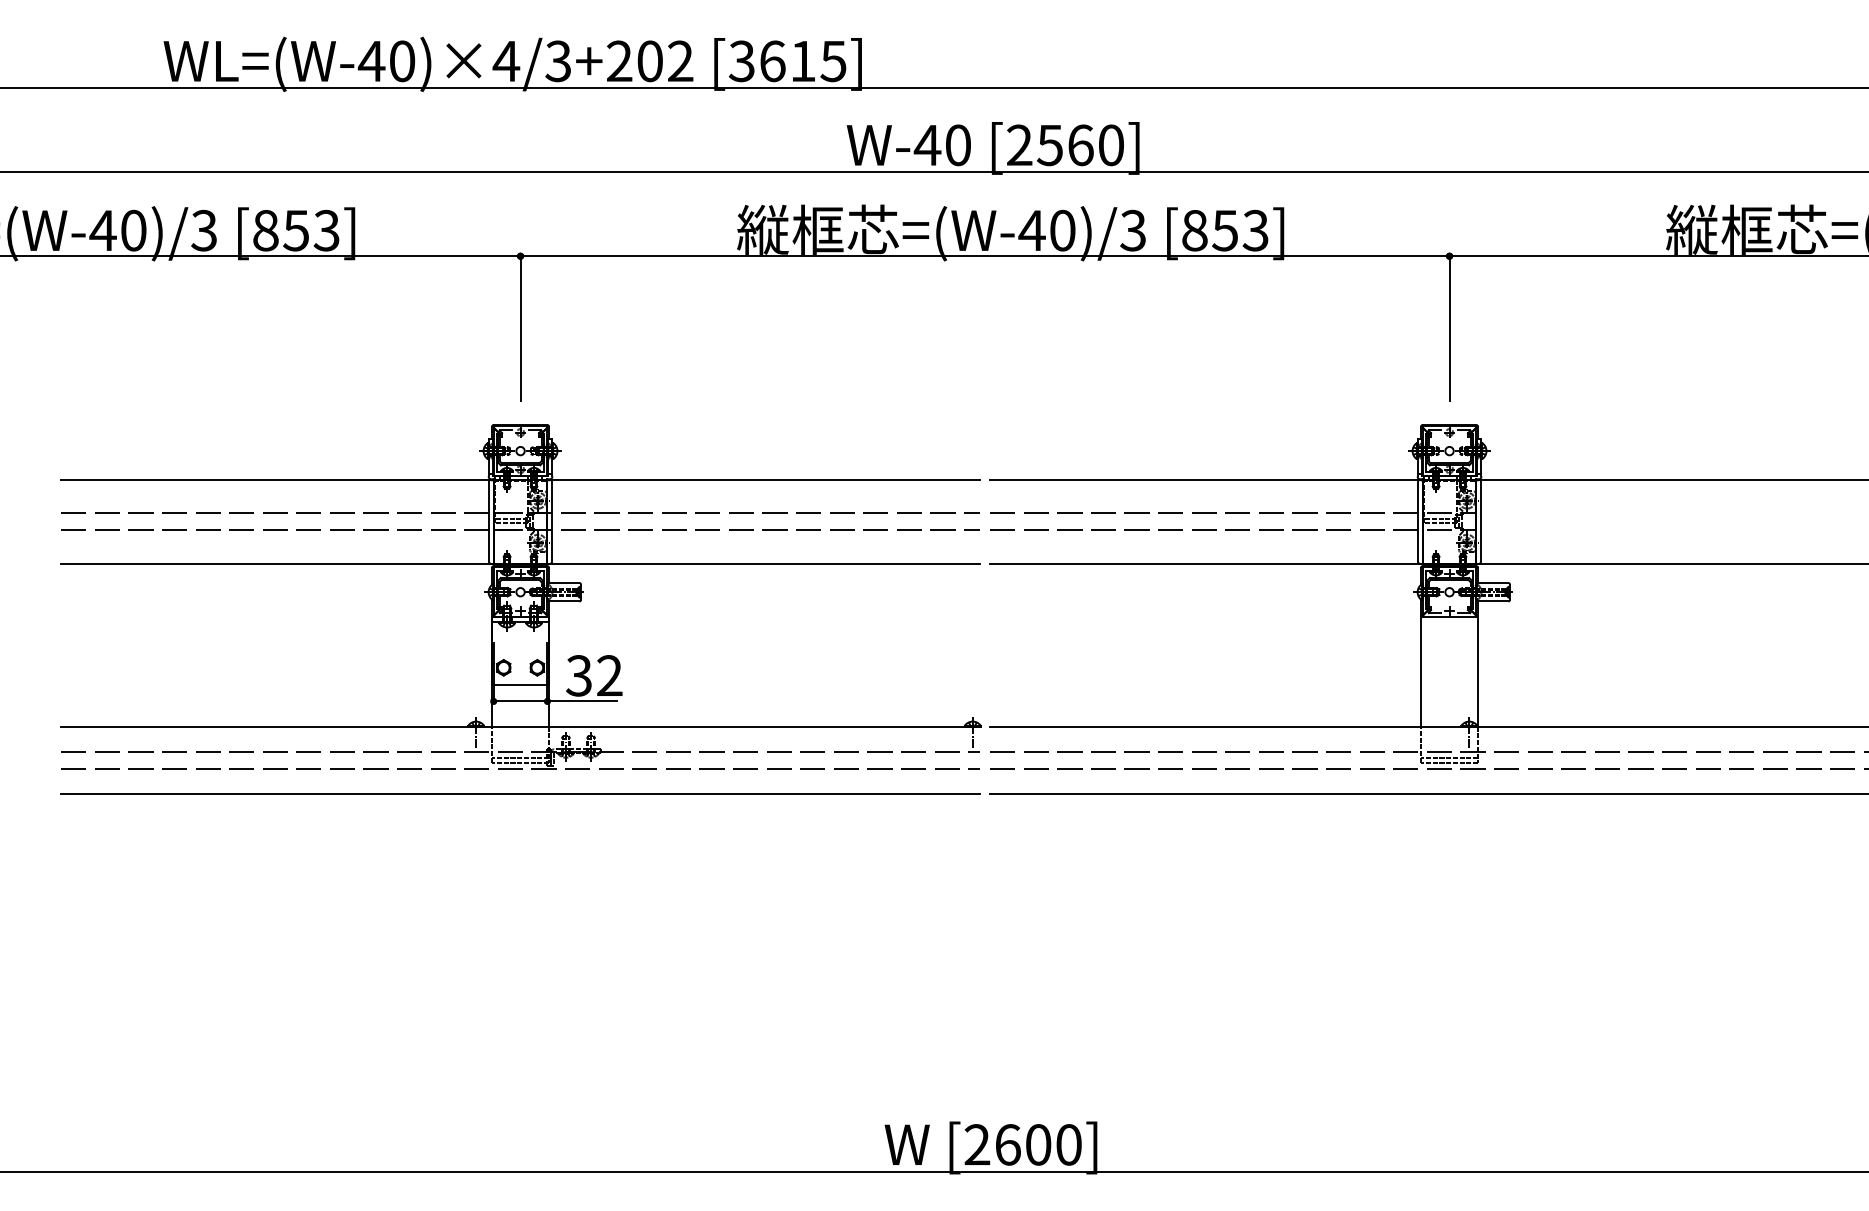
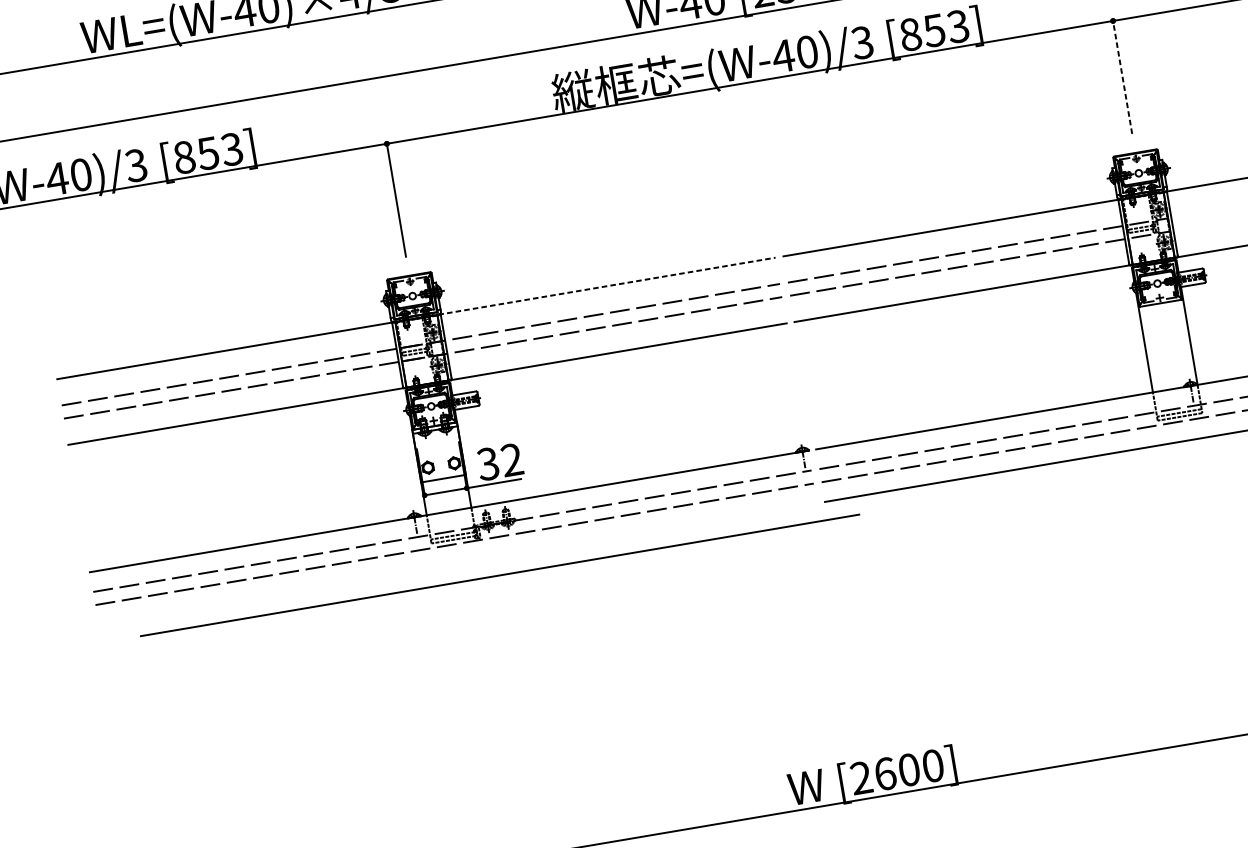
line: (1449, 327) -> (1122, 76), solid -> dashed
line: (737, 479) -> (585, 289), solid -> dashed
line: (520, 793) -> (500, 575), moved

